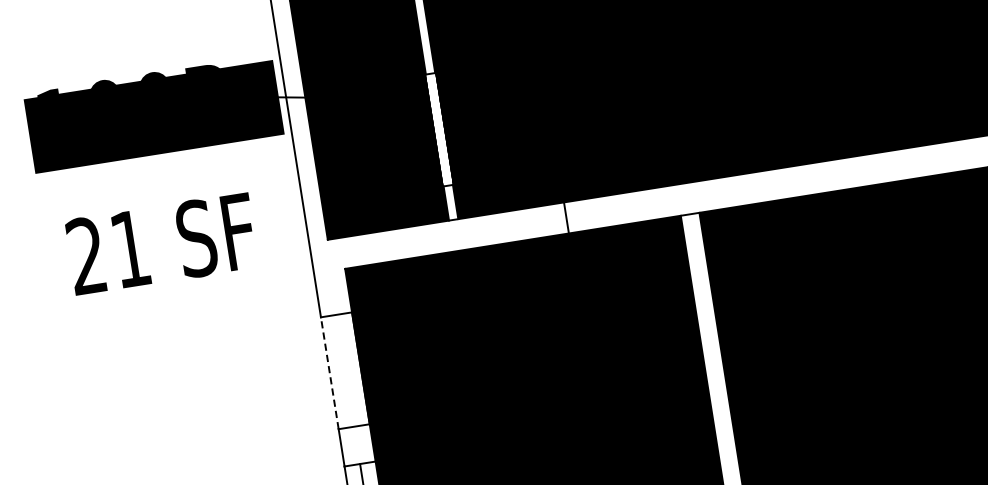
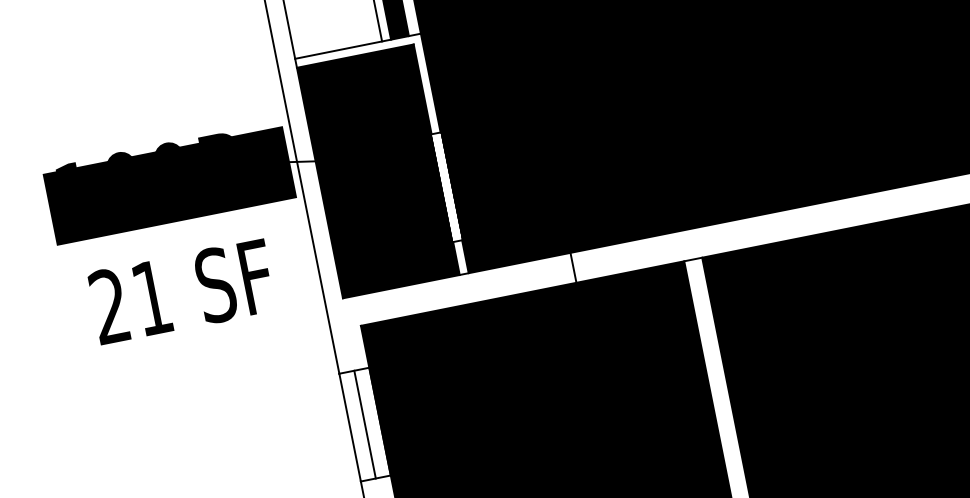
text: (158, 243) -> (178, 291), moved
line: (344, 370) -> (364, 424), added
line: (330, 373) -> (350, 427), dashed -> solid

